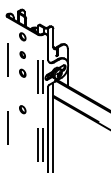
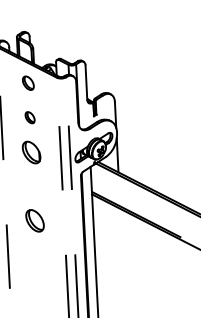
part: (22, 72) -> (31, 150), size x1.6
part: (22, 109) -> (34, 220), size x1.6

